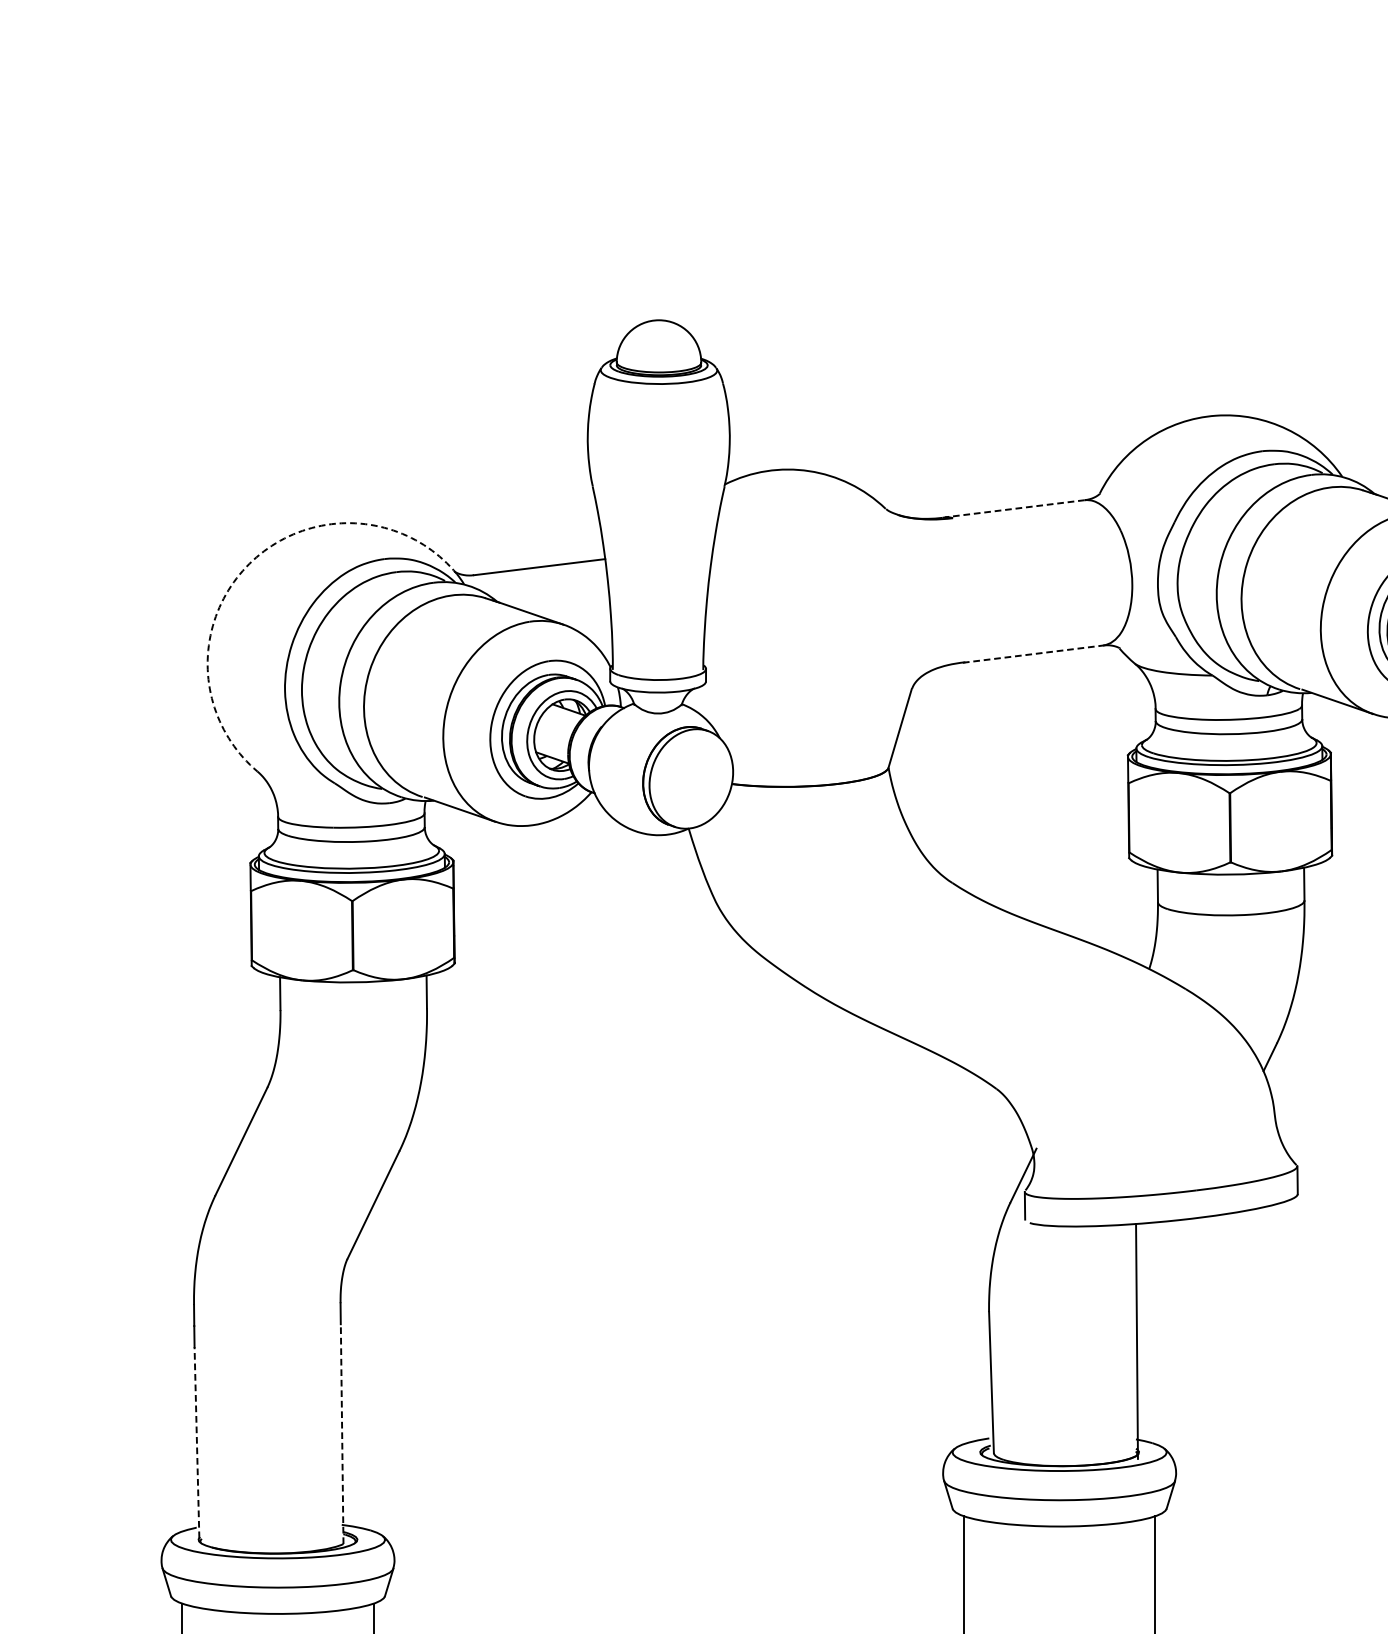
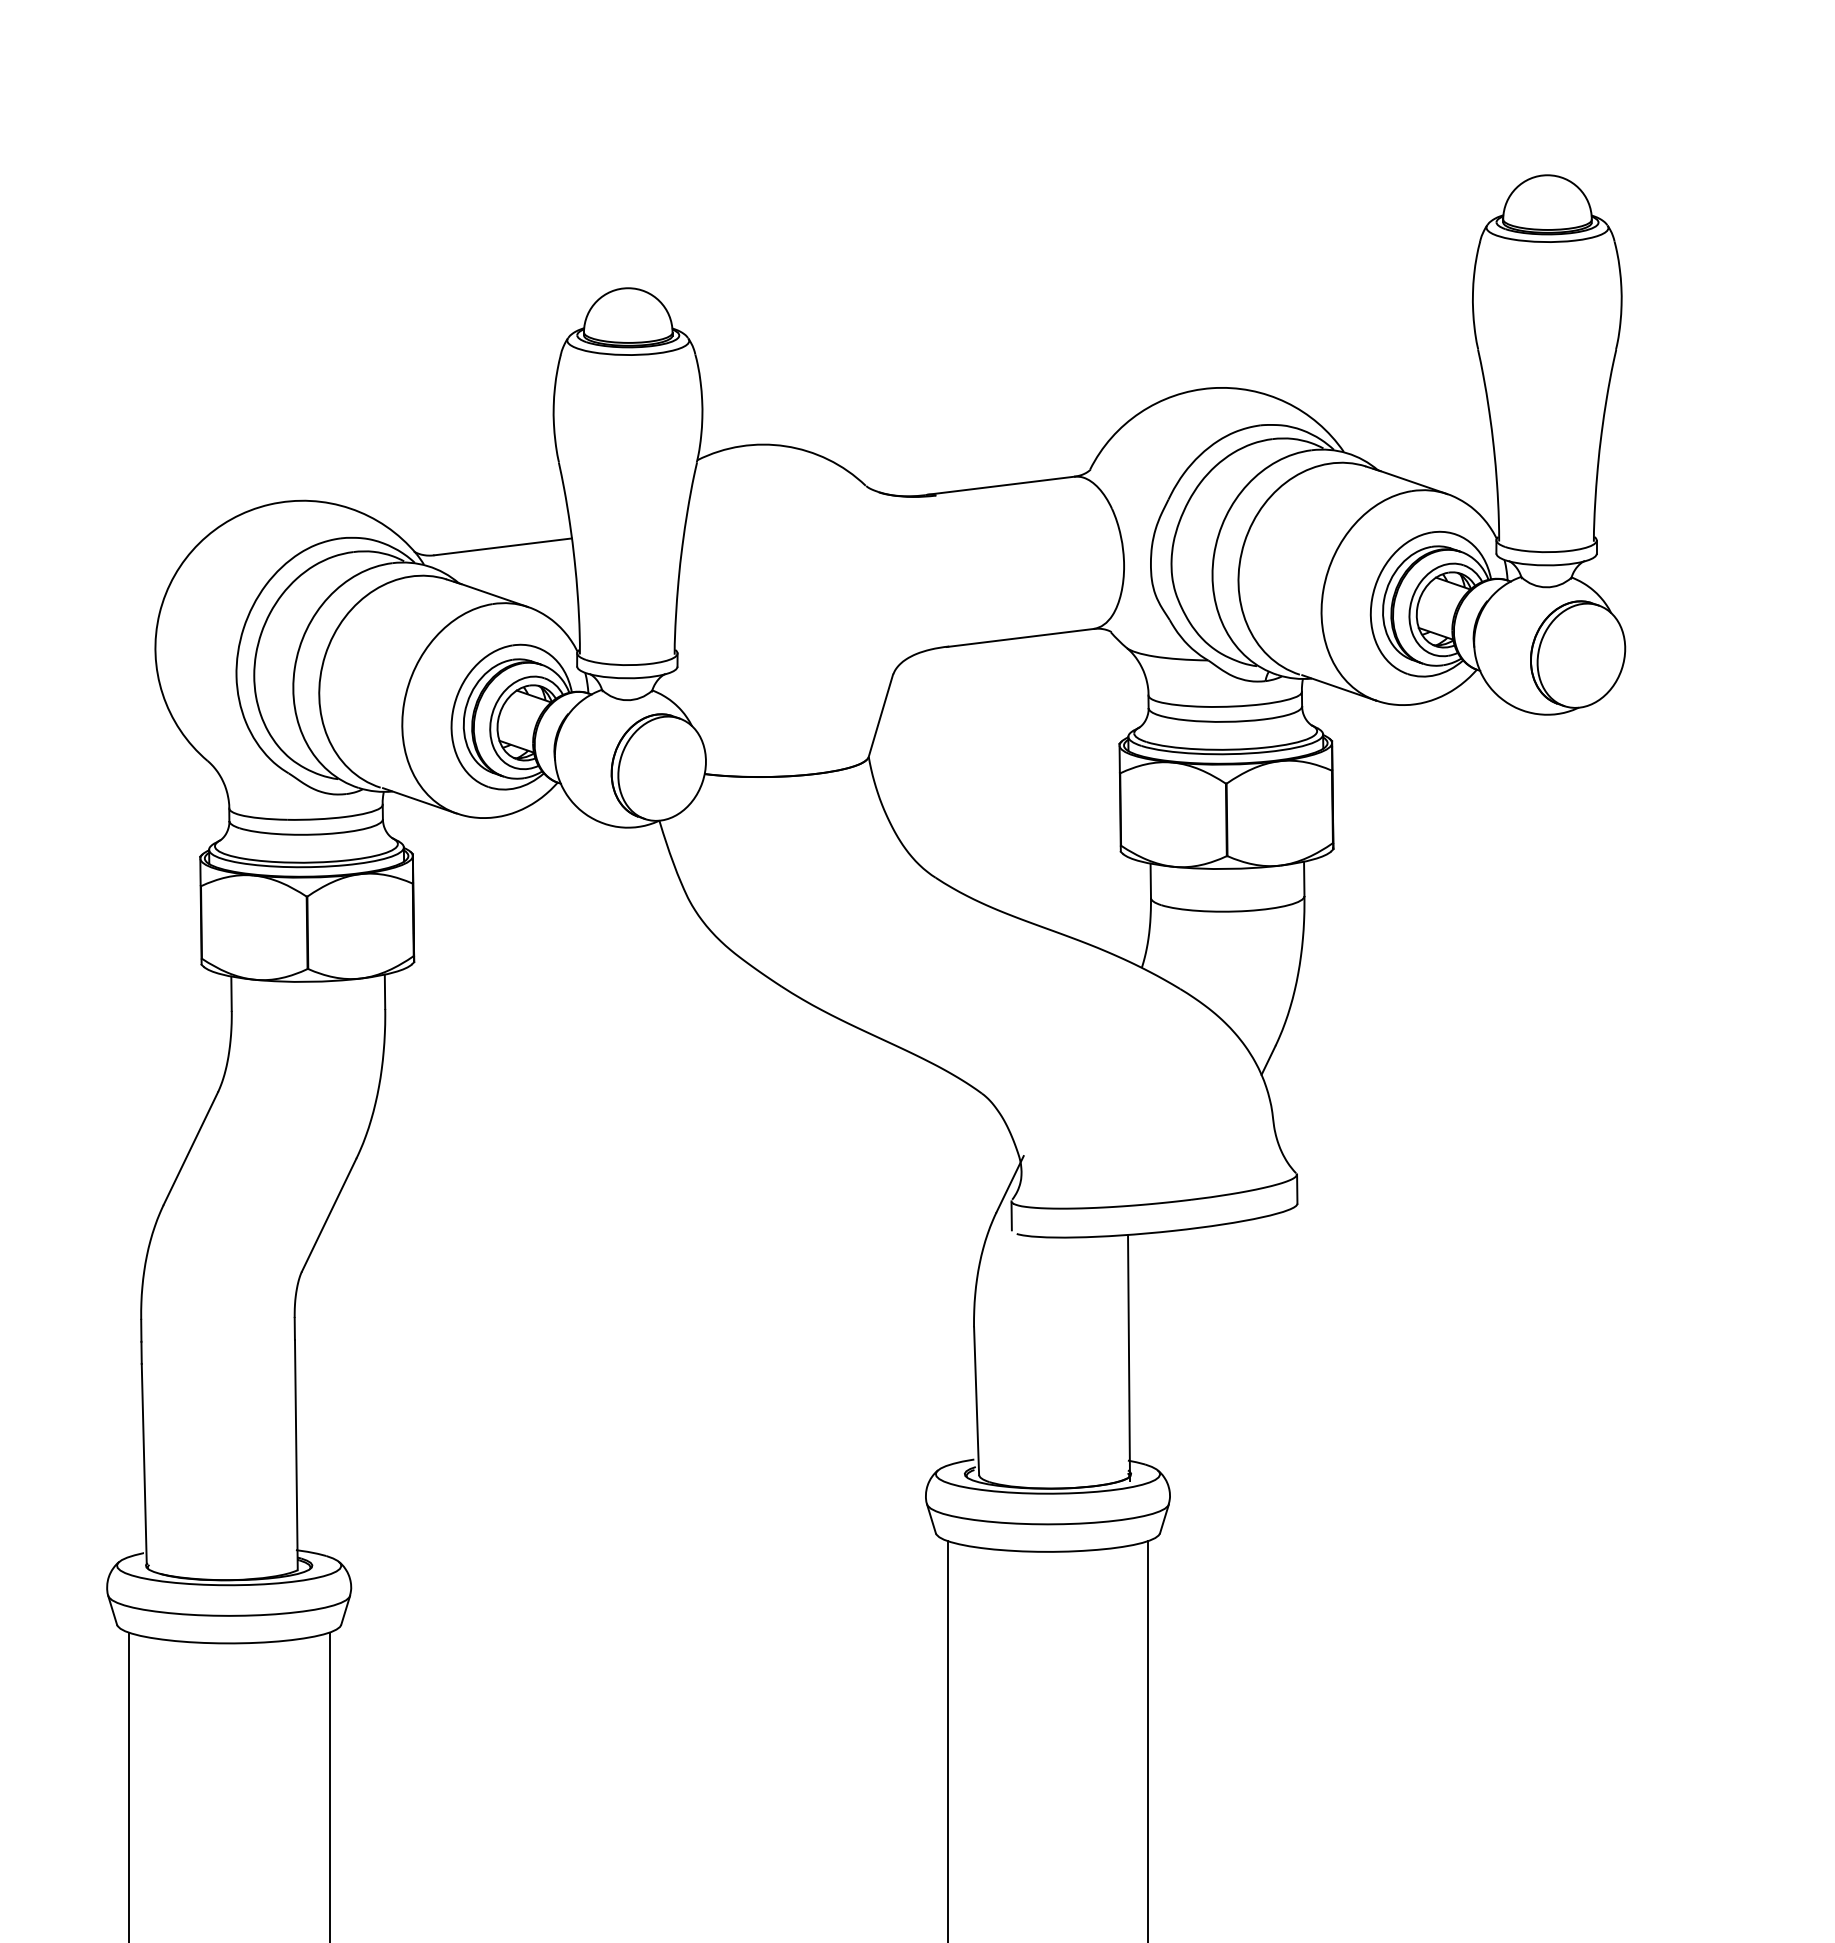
line: (1015, 508) -> (1001, 485), dashed -> solid
arc: (249, 563) -> (199, 543), dashed -> solid
line: (1033, 653) -> (1020, 637), dashed -> solid
line: (342, 1433) -> (296, 1454), dashed -> solid
line: (197, 1442) -> (144, 1463), dashed -> solid

